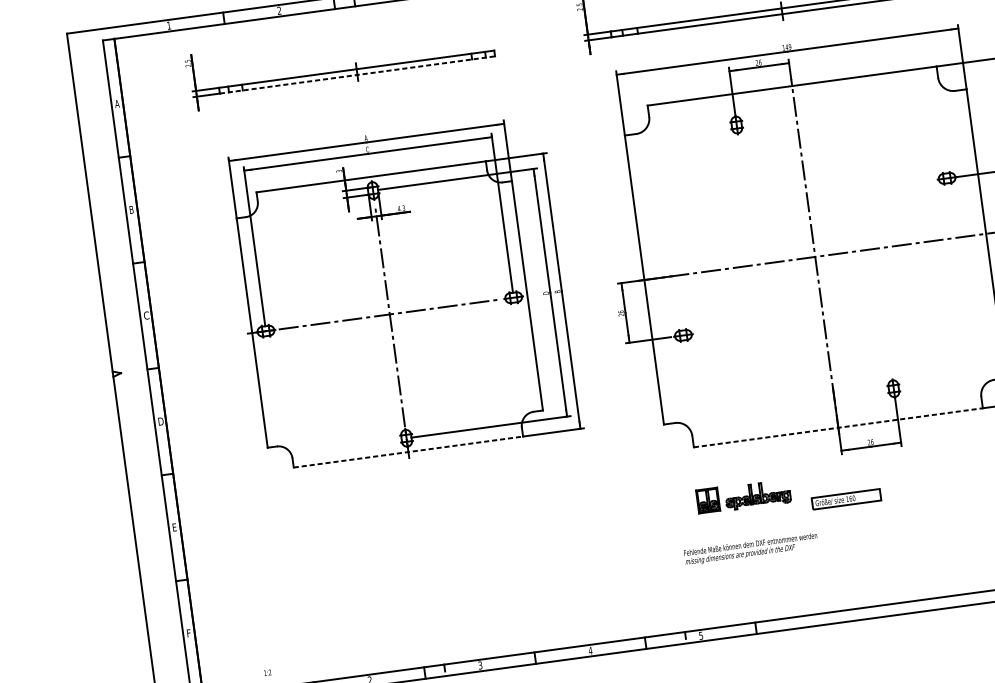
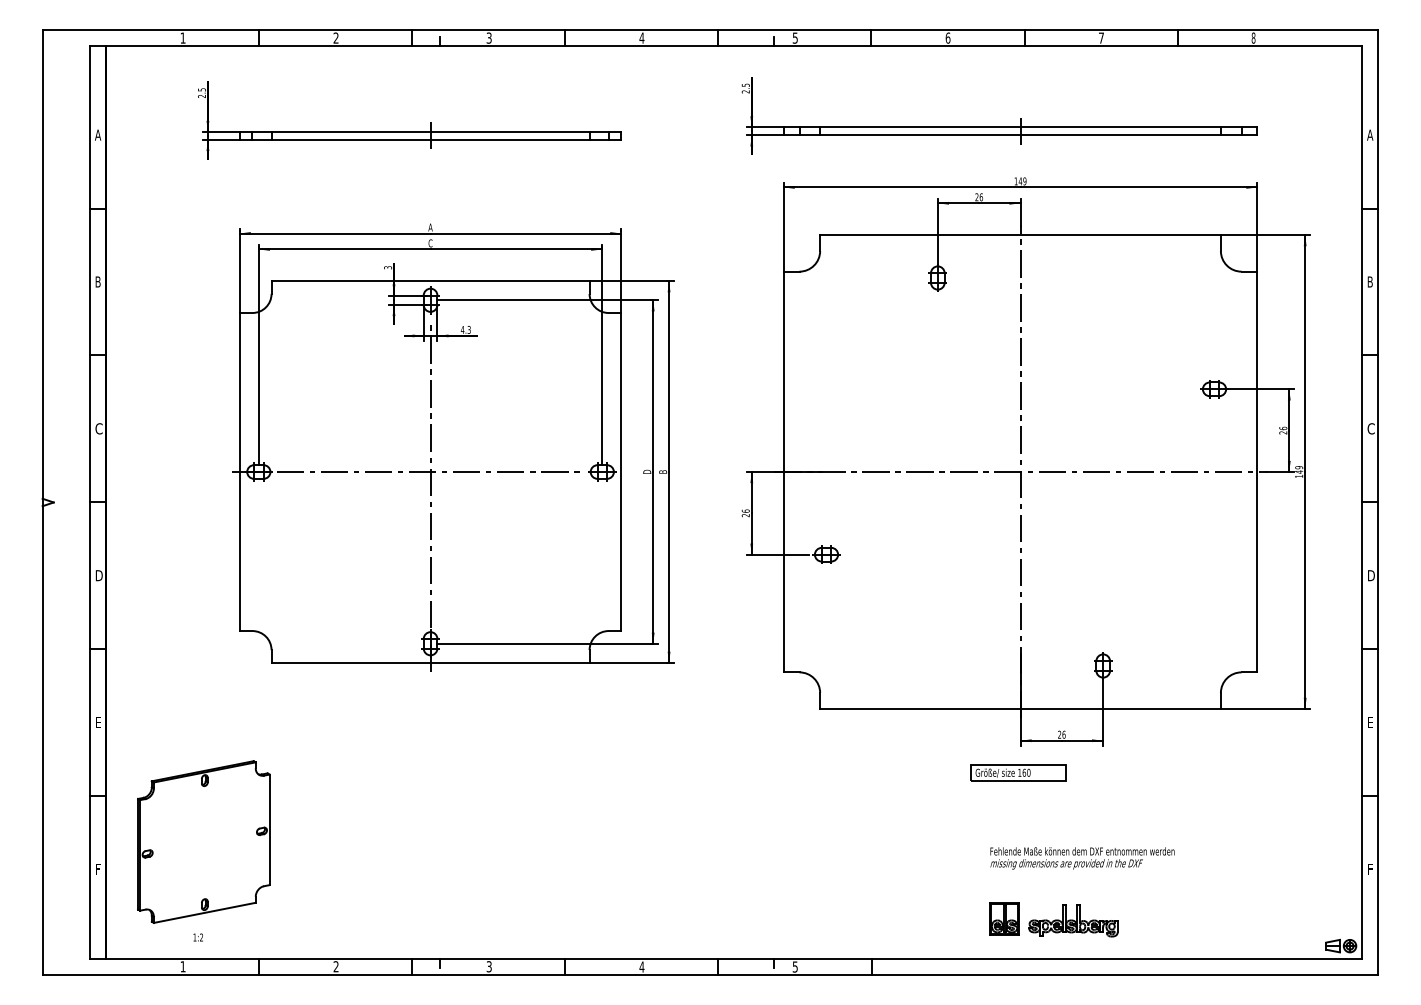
line: (357, 74) -> (430, 139), dashed -> solid
line: (839, 427) -> (1021, 708), dashed -> solid
line: (409, 451) -> (431, 662), dashed -> solid
part: (743, 496) -> (1053, 919), moved
part: (846, 499) -> (1018, 772), moved
text: (751, 549) -> (1082, 858), moved
part: (262, 603) -> (203, 841), added

